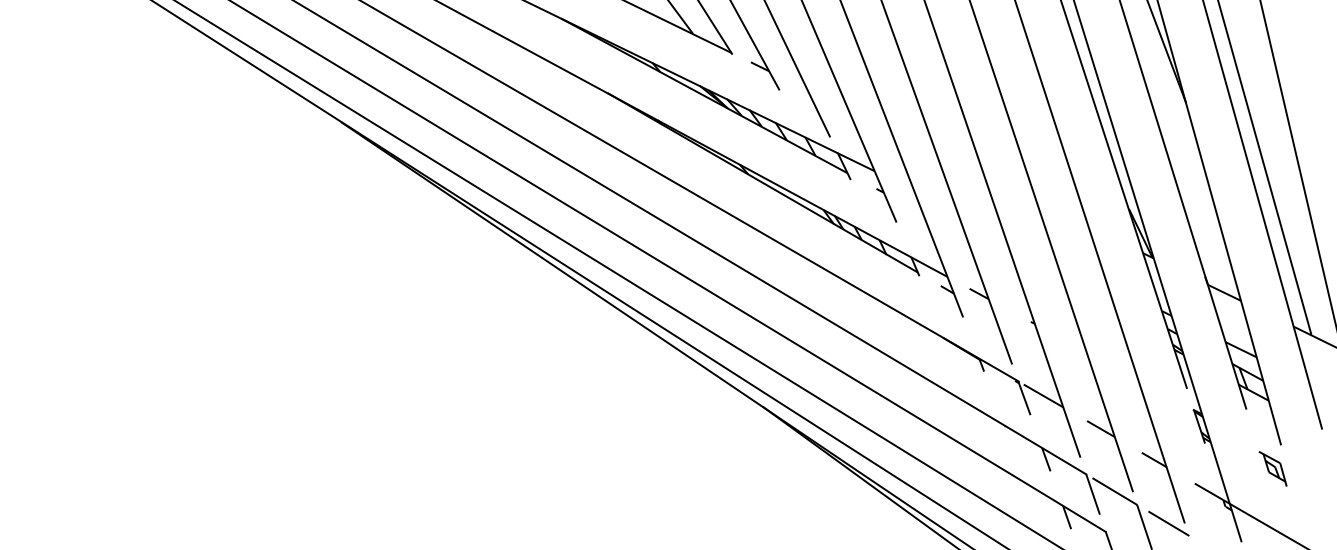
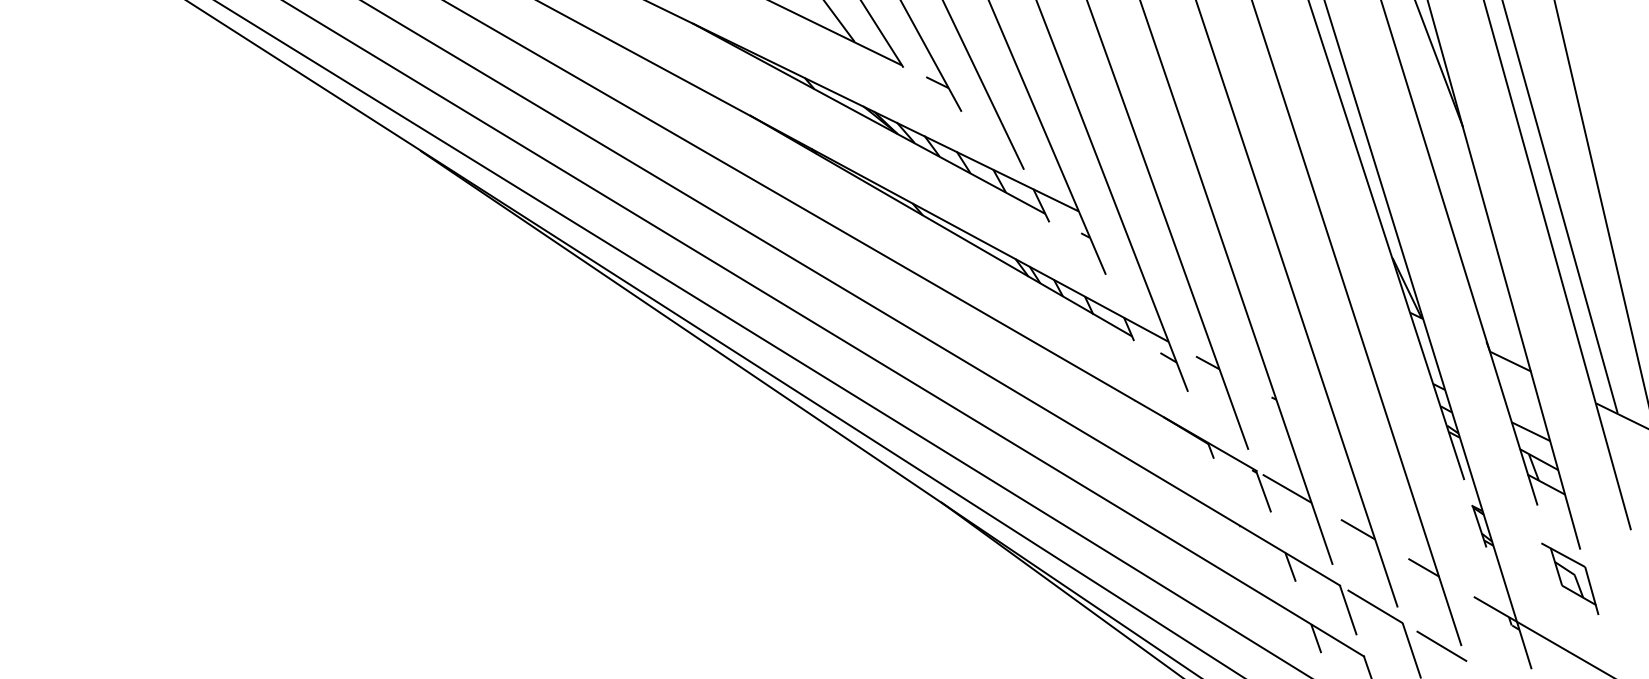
part: (1272, 468) -> (1569, 578), size x1.67

